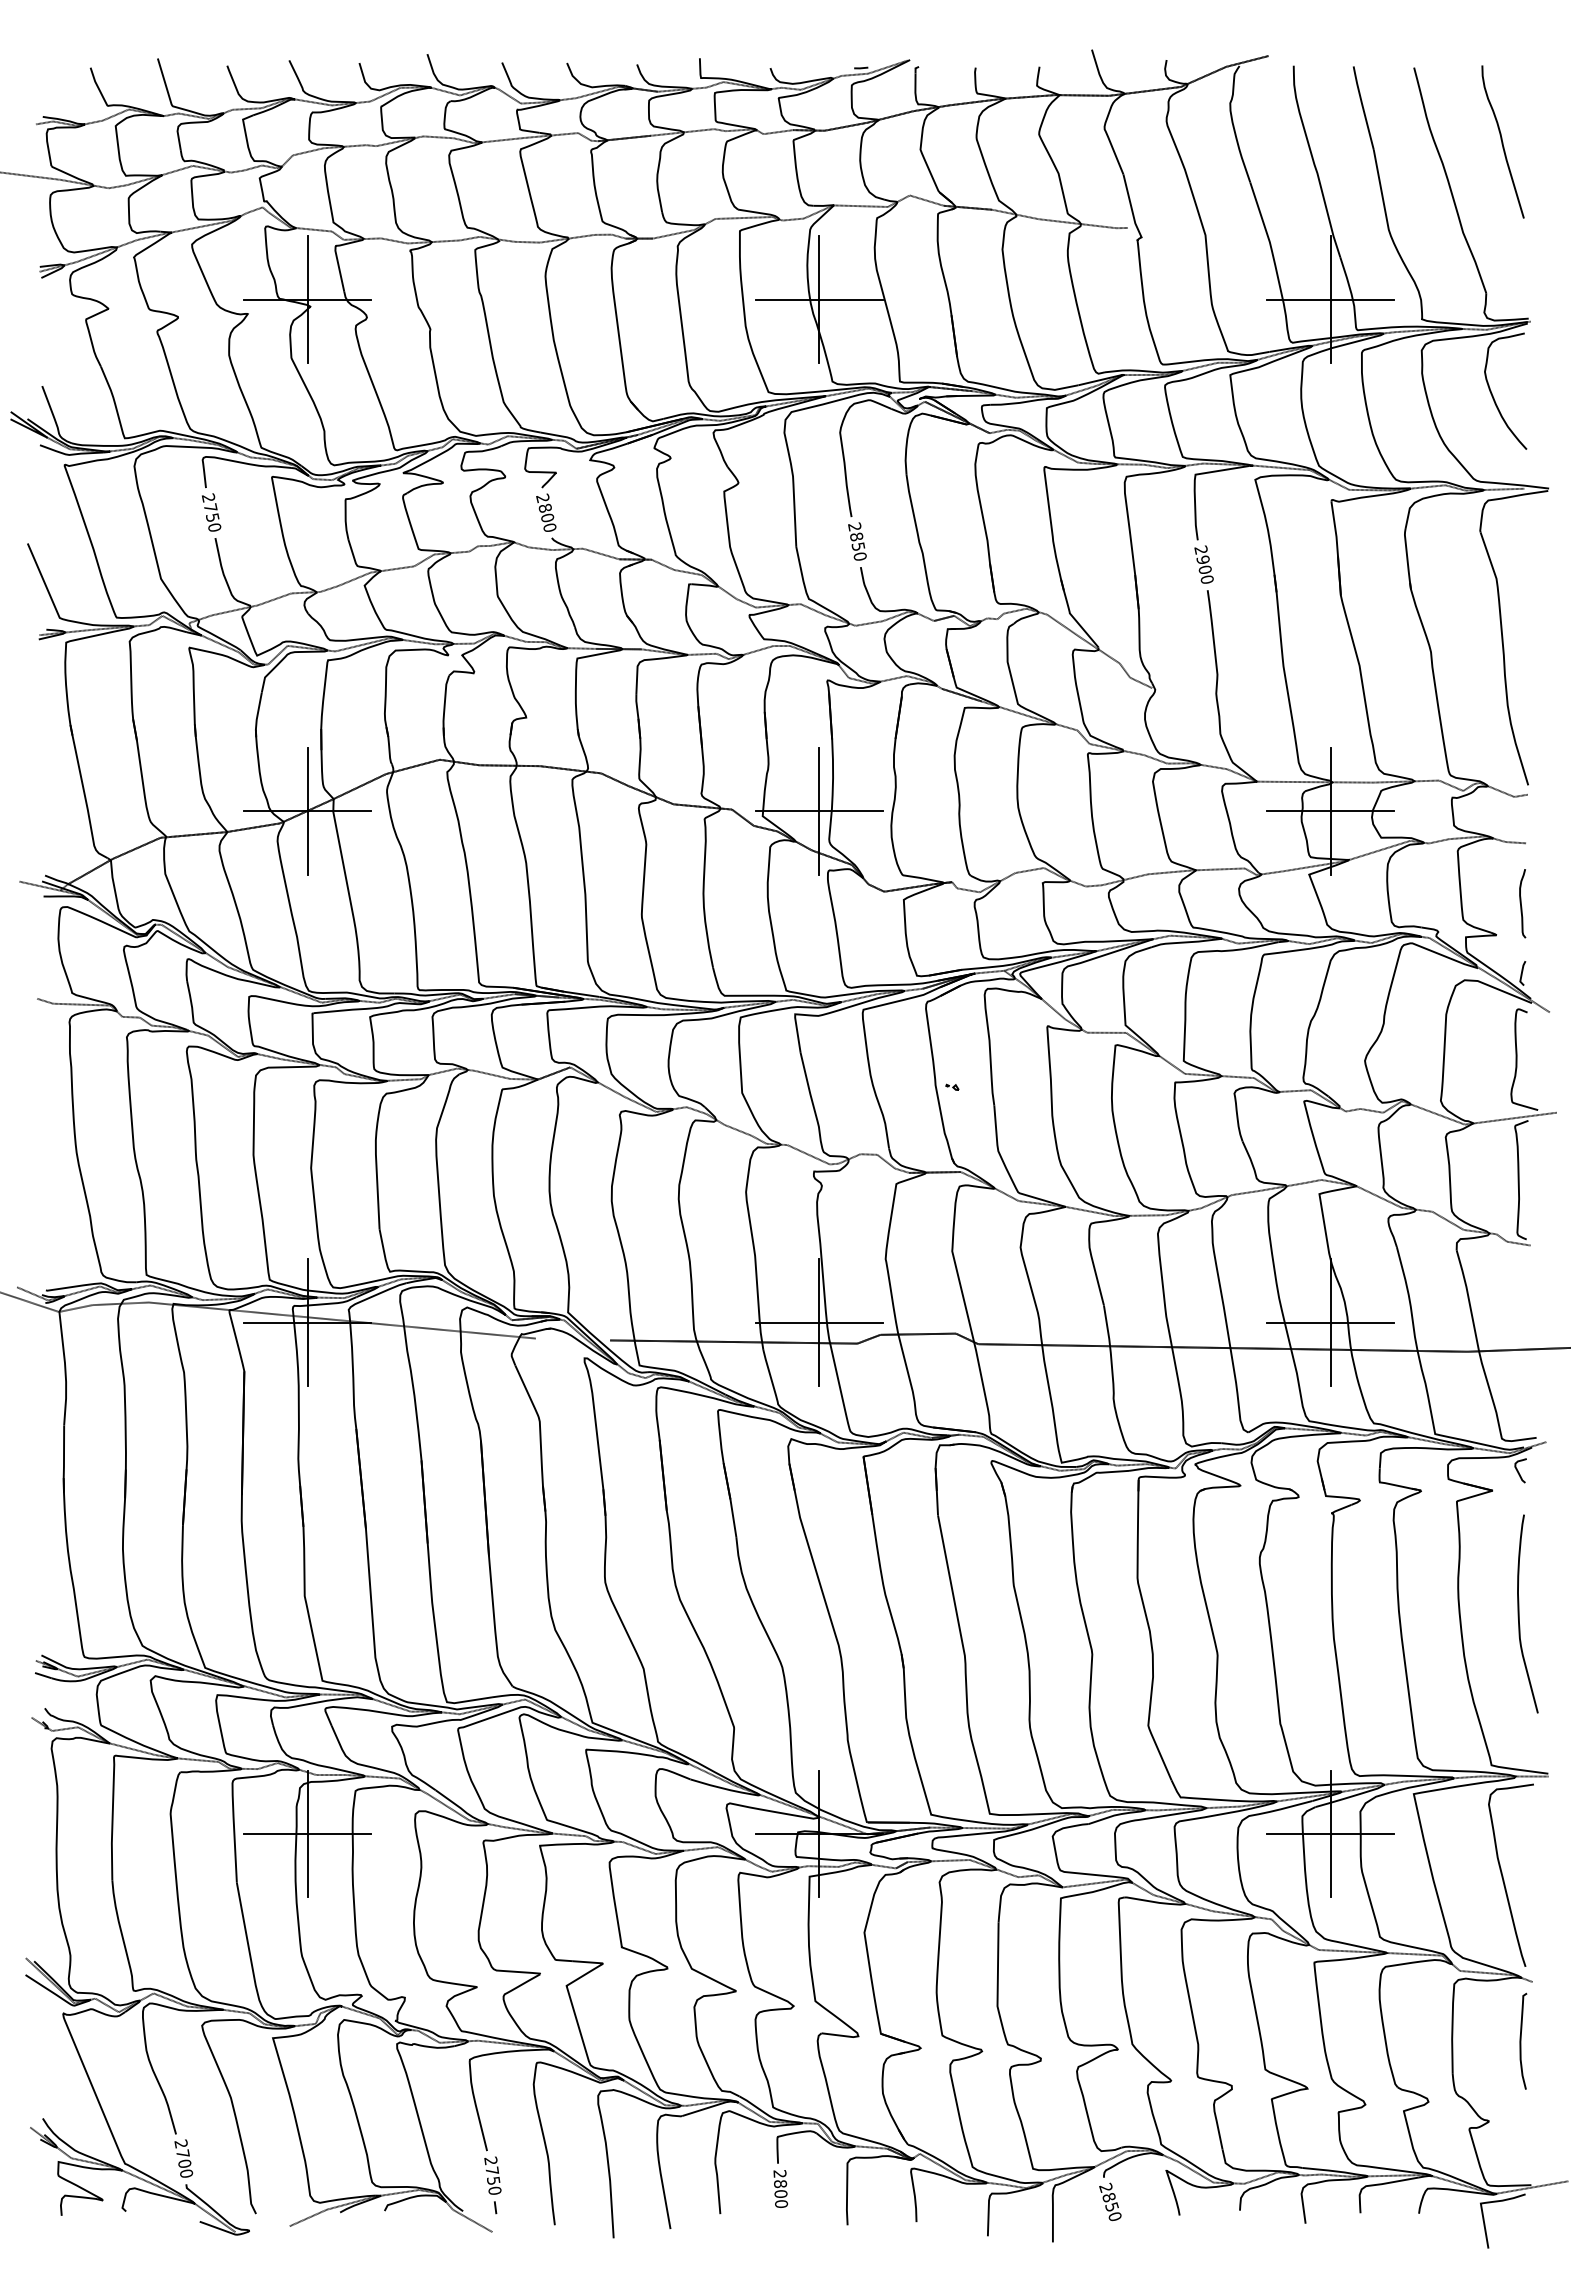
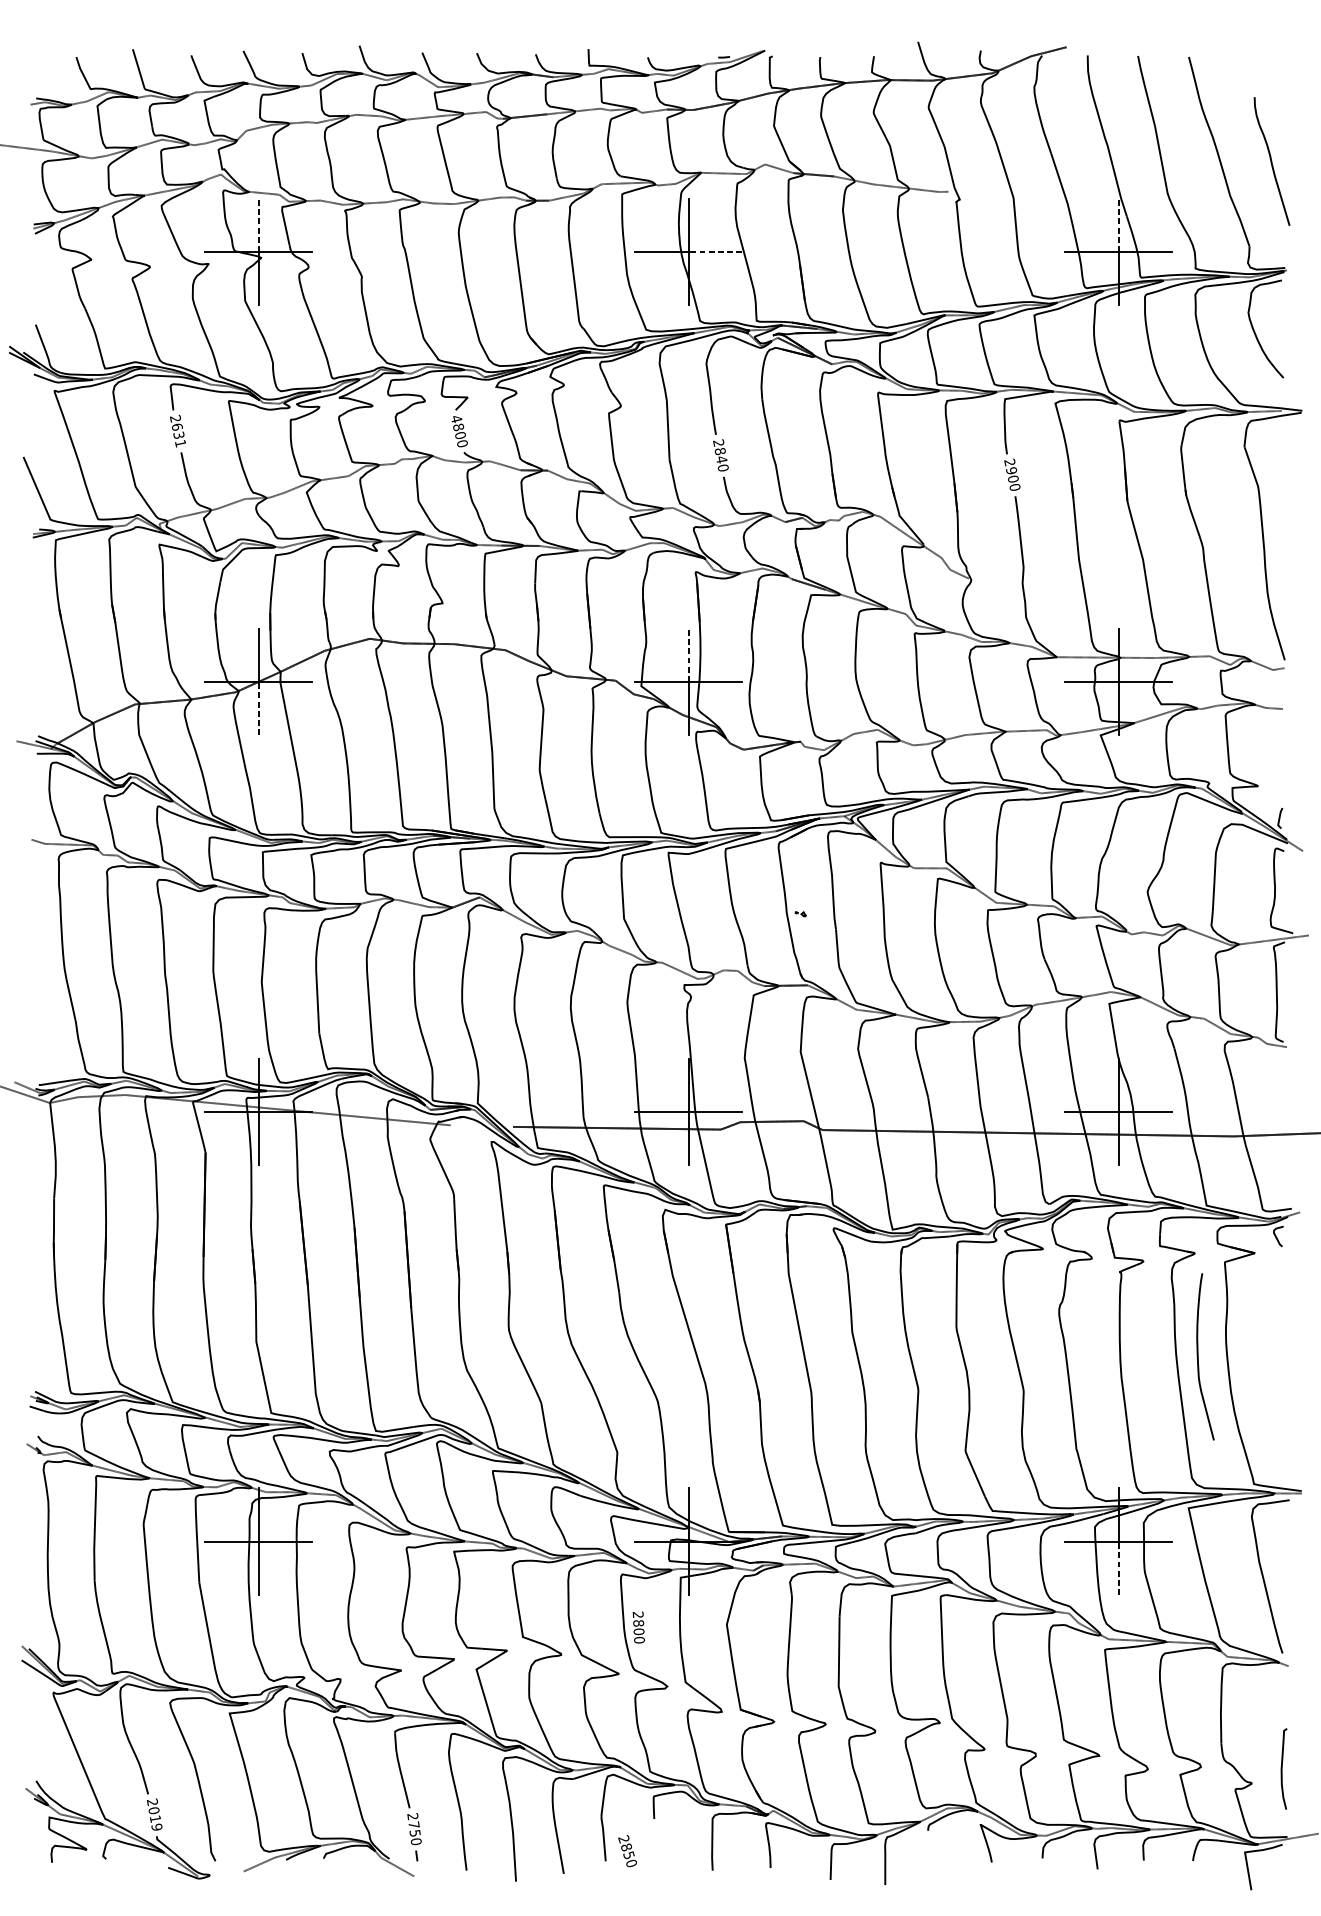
curve: (1502, 141) -> (1271, 161), moved
line: (307, 267) -> (258, 224), solid -> dashed
line: (1330, 267) -> (1118, 224), solid -> dashed
line: (851, 299) -> (715, 251), solid -> dashed
text: (542, 497) -> (456, 418), 2800 -> 4800
text: (212, 517) -> (178, 435), 2750 -> 2631
text: (857, 546) -> (721, 459), 2850 -> 2840
line: (819, 779) -> (689, 655), solid -> dashed
line: (307, 842) -> (258, 708), solid -> dashed
curve: (1521, 903) -> (1279, 759), removed
curve: (1519, 1613) -> (1198, 1356), moved
line: (1330, 1865) -> (1118, 1568), solid -> dashed
curve: (1521, 2040) -> (1282, 1768), moved
text: (184, 2163) -> (155, 1818), 2700 -> 2019
text: (780, 2188) -> (638, 1627), moved
text: (1110, 2201) -> (627, 1850), moved

